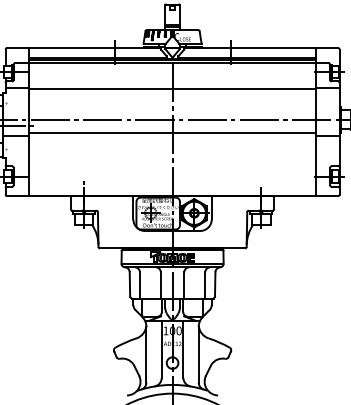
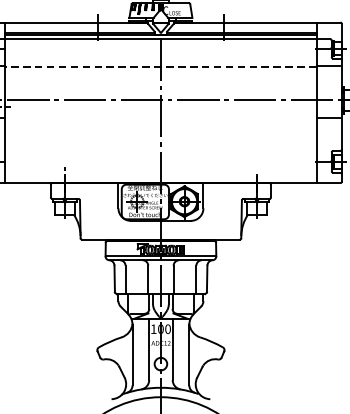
line: (172, 89) -> (160, 67), solid -> dashed
line: (172, 132) -> (160, 114), removed

